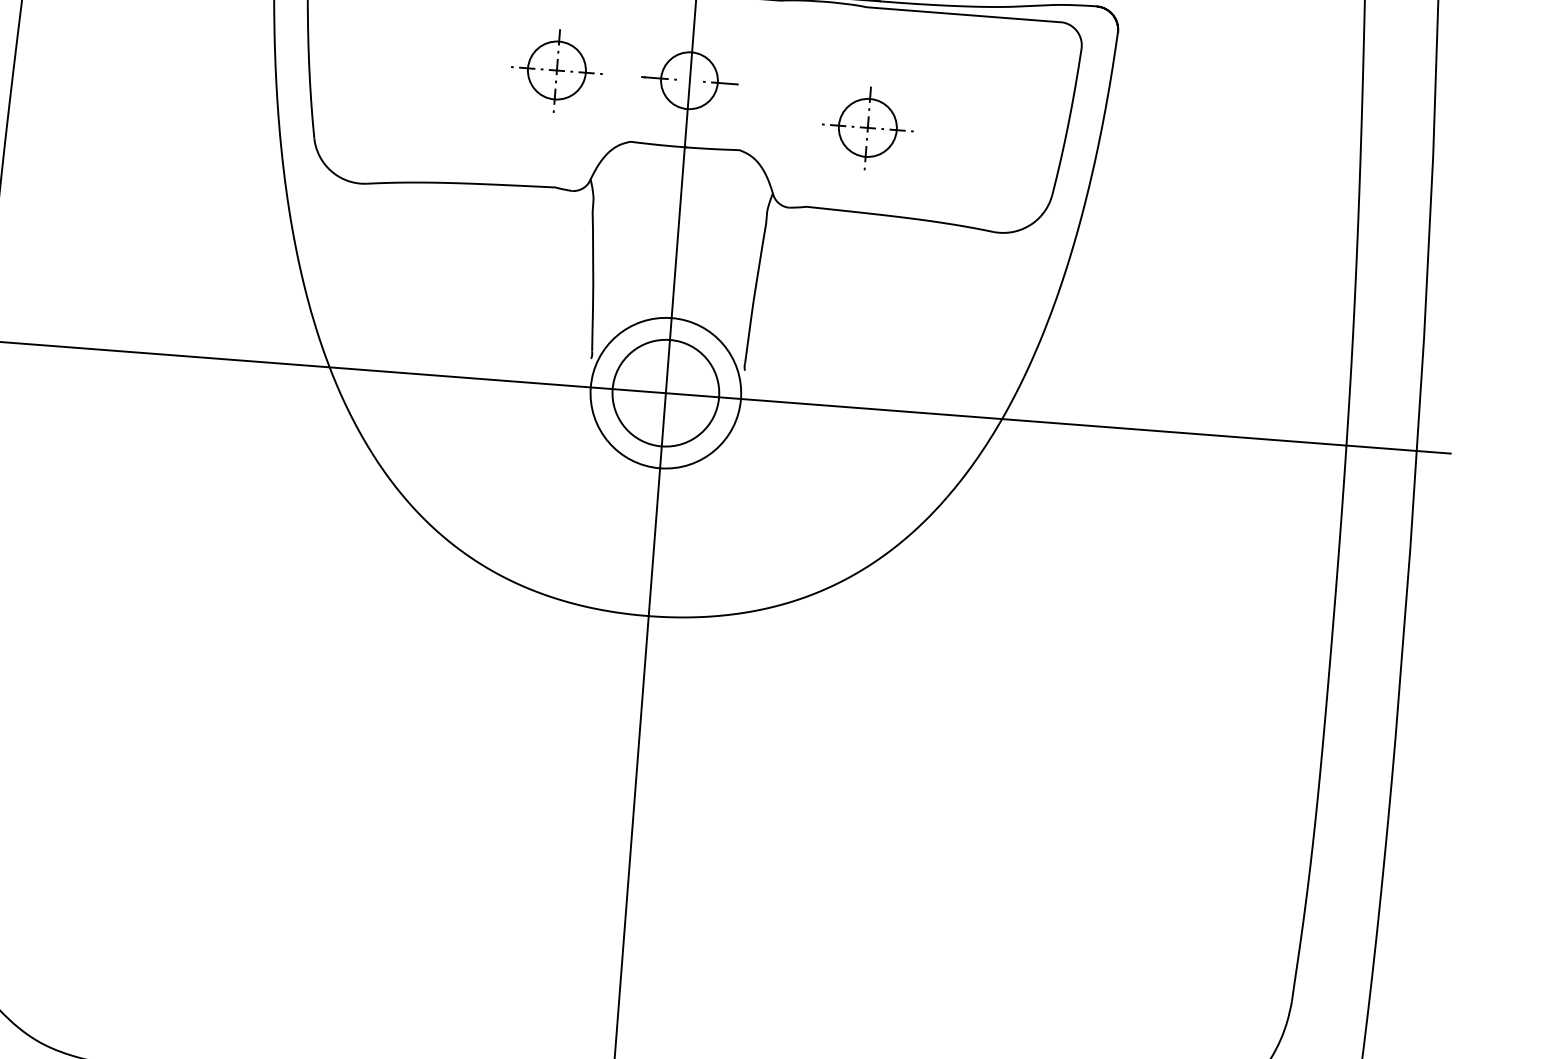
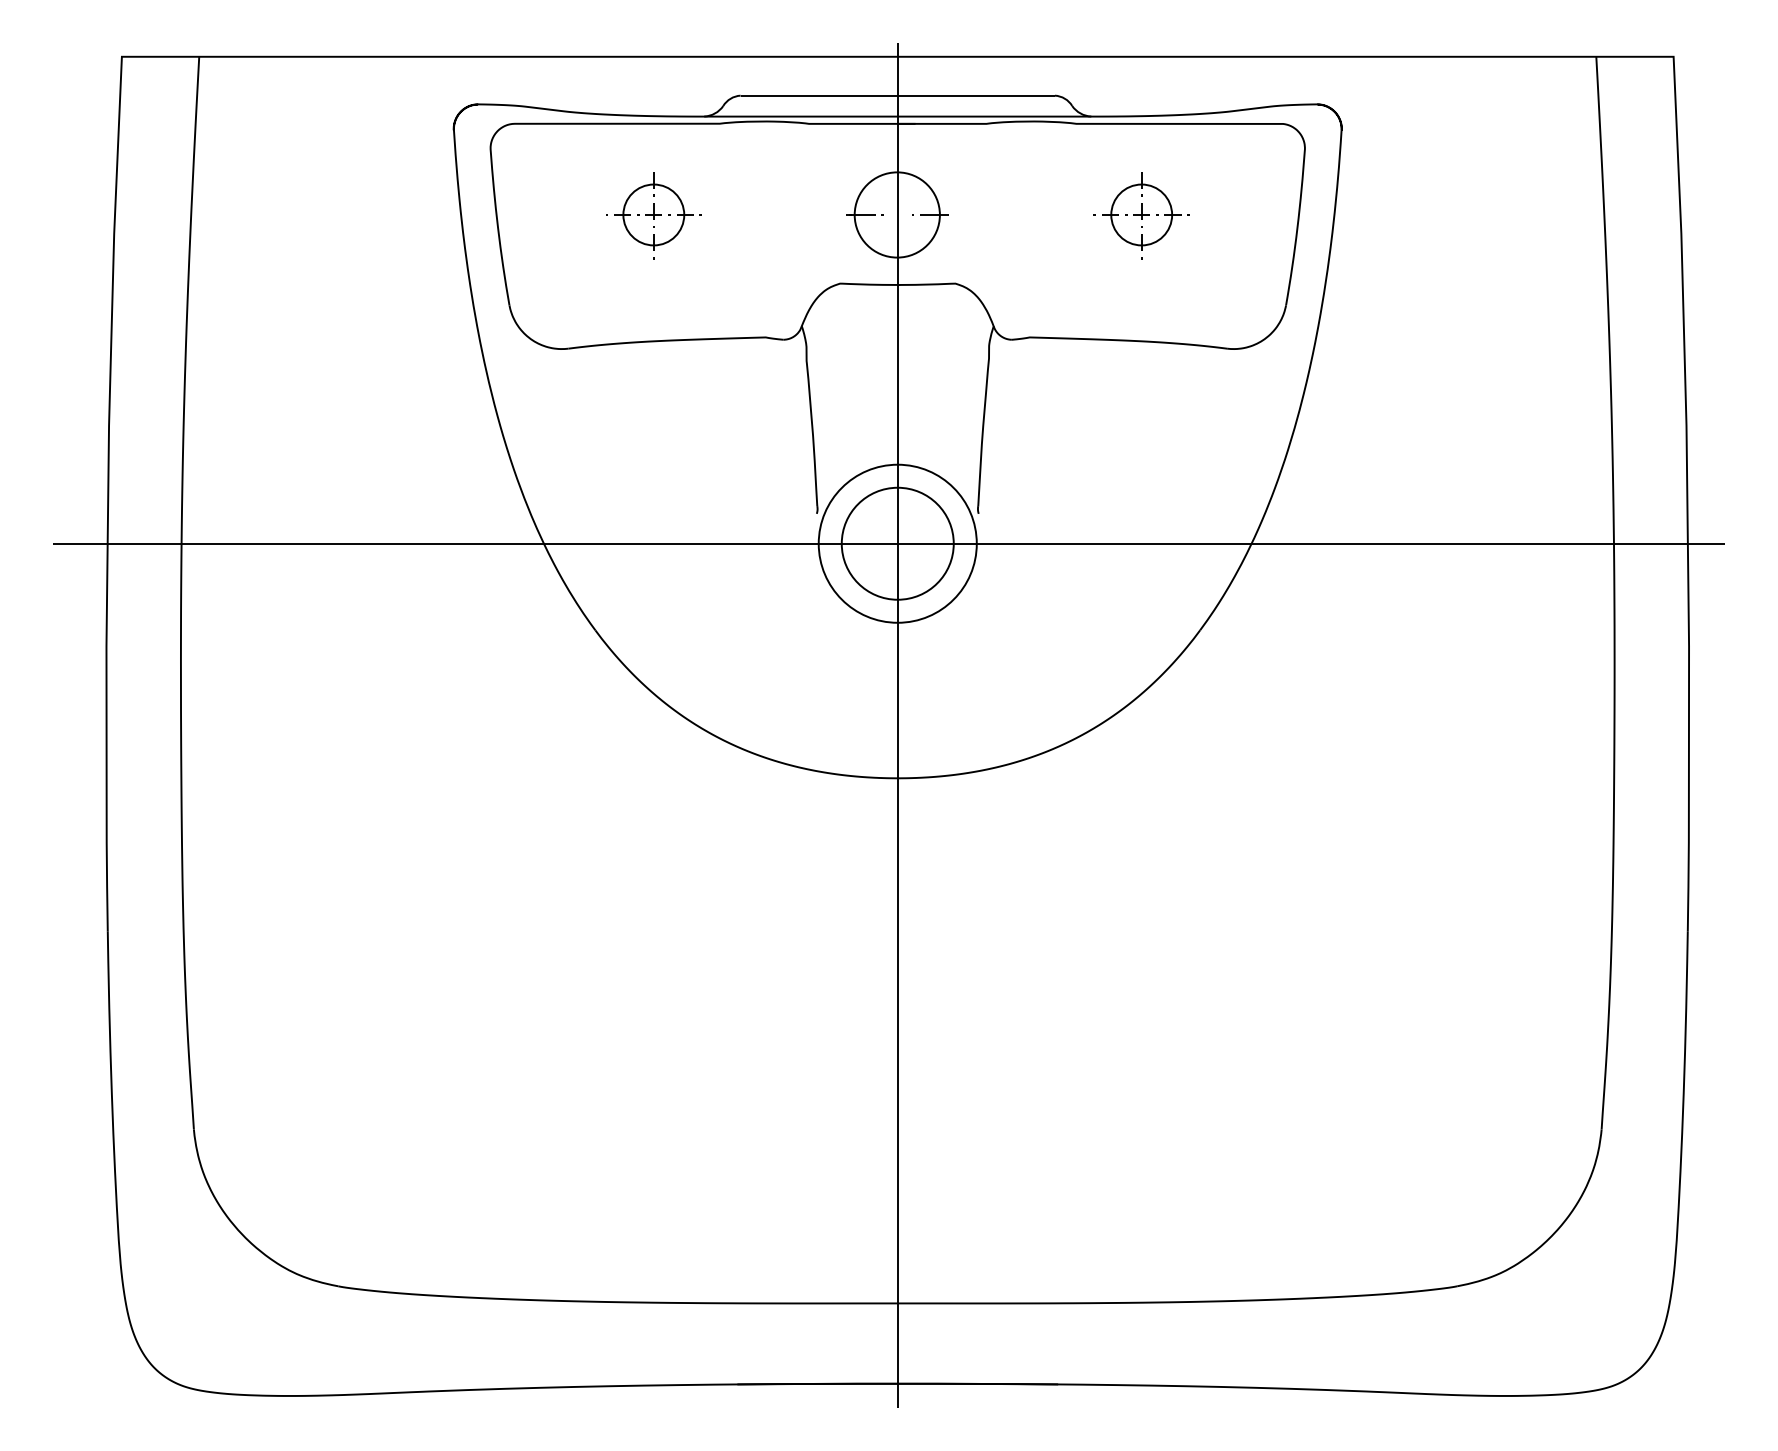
part: (556, 71) -> (653, 215), moved
circle: (688, 80) -> (896, 214), size x1.43
part: (867, 128) -> (1141, 215), moved

